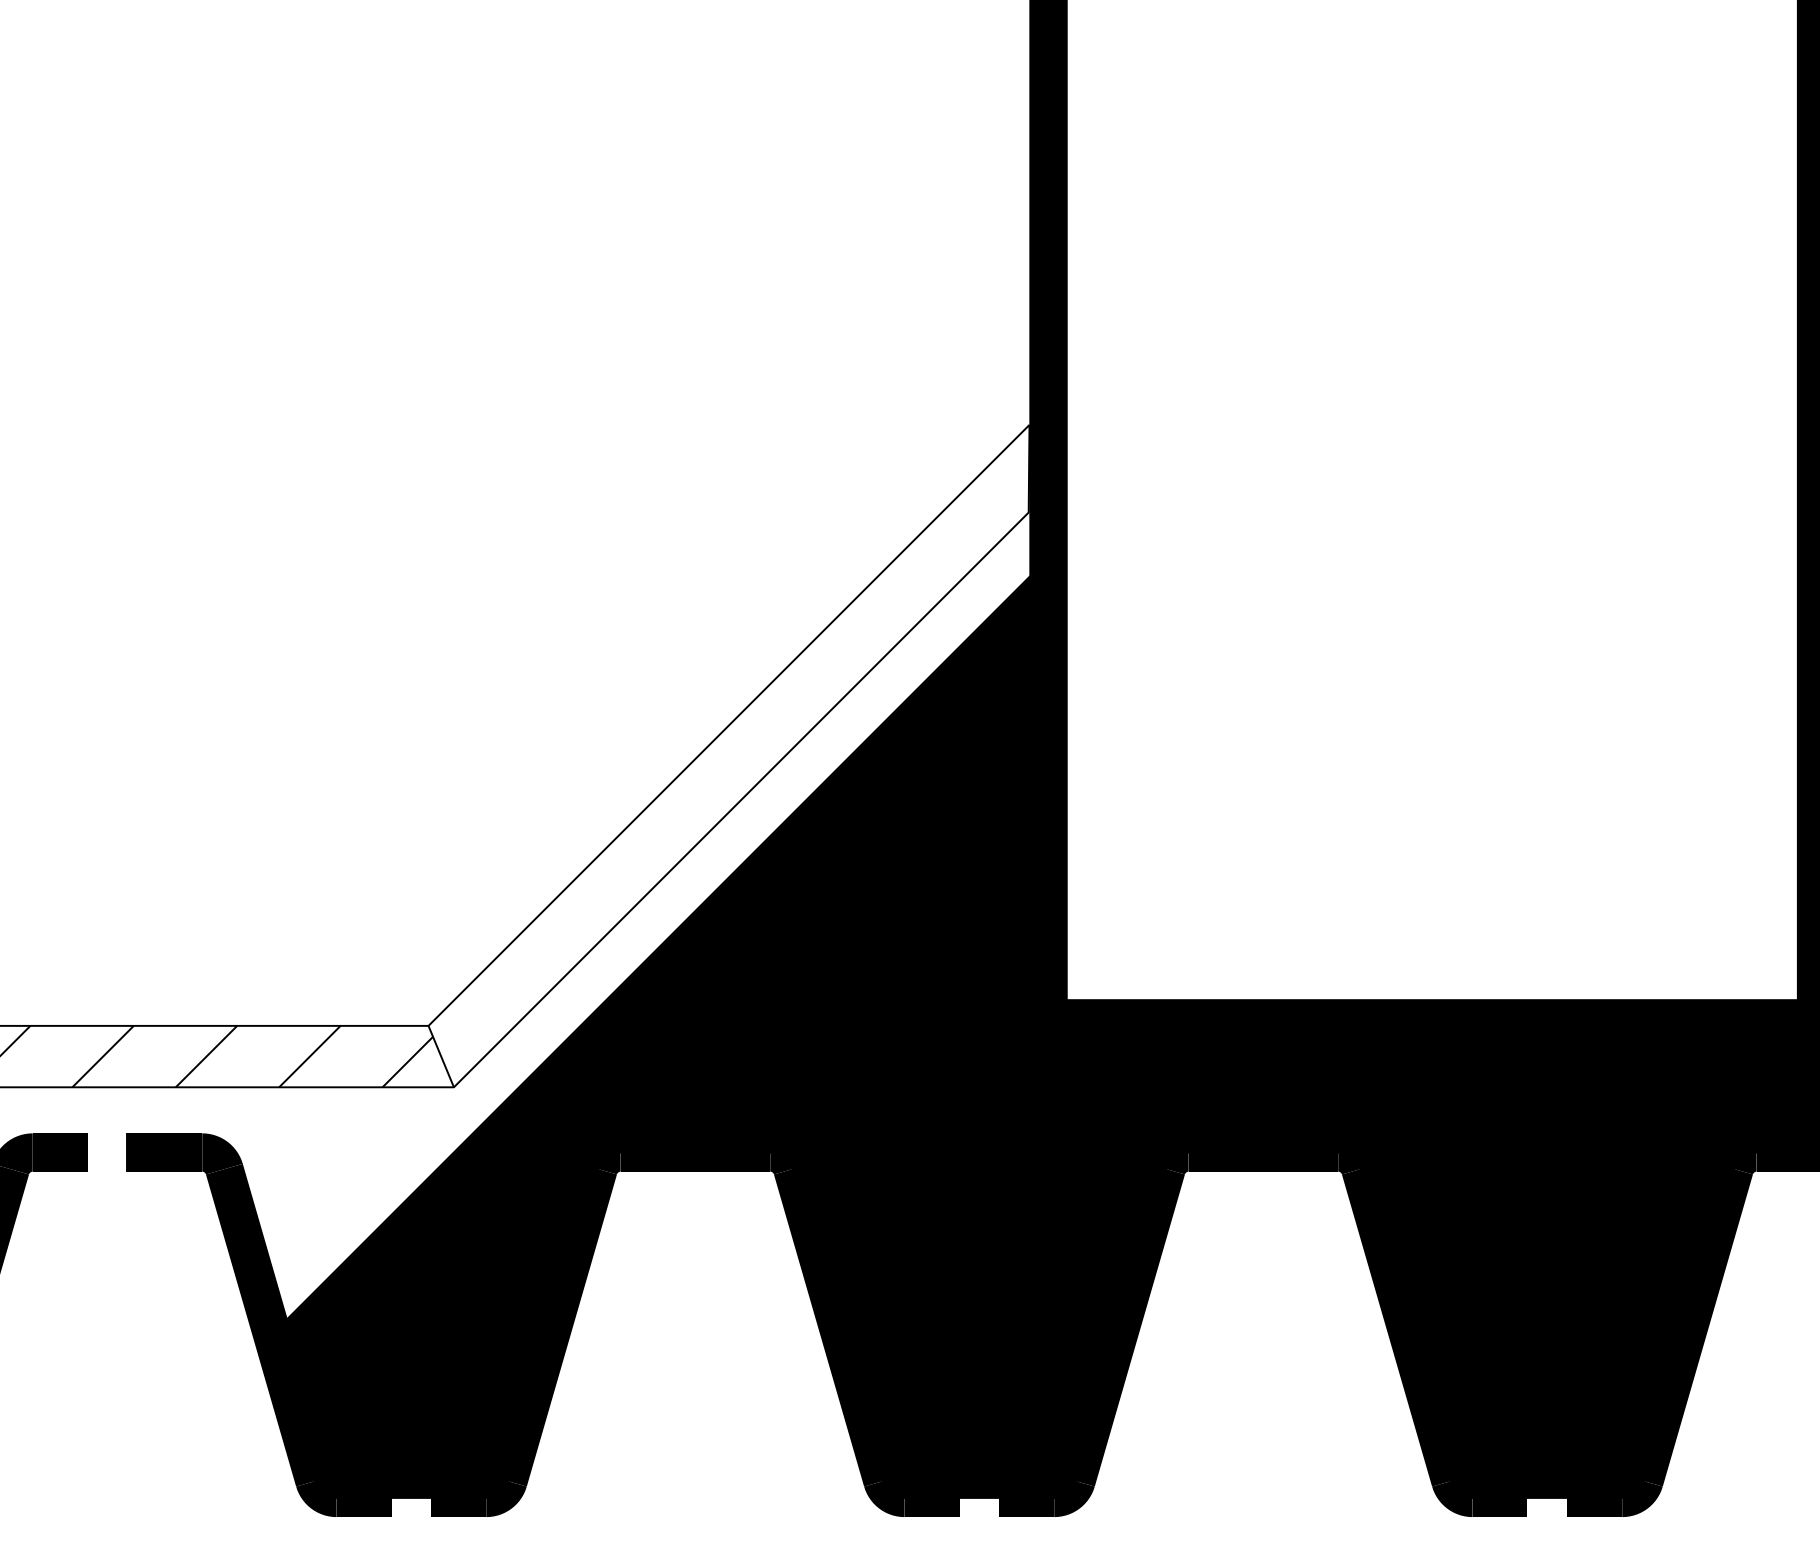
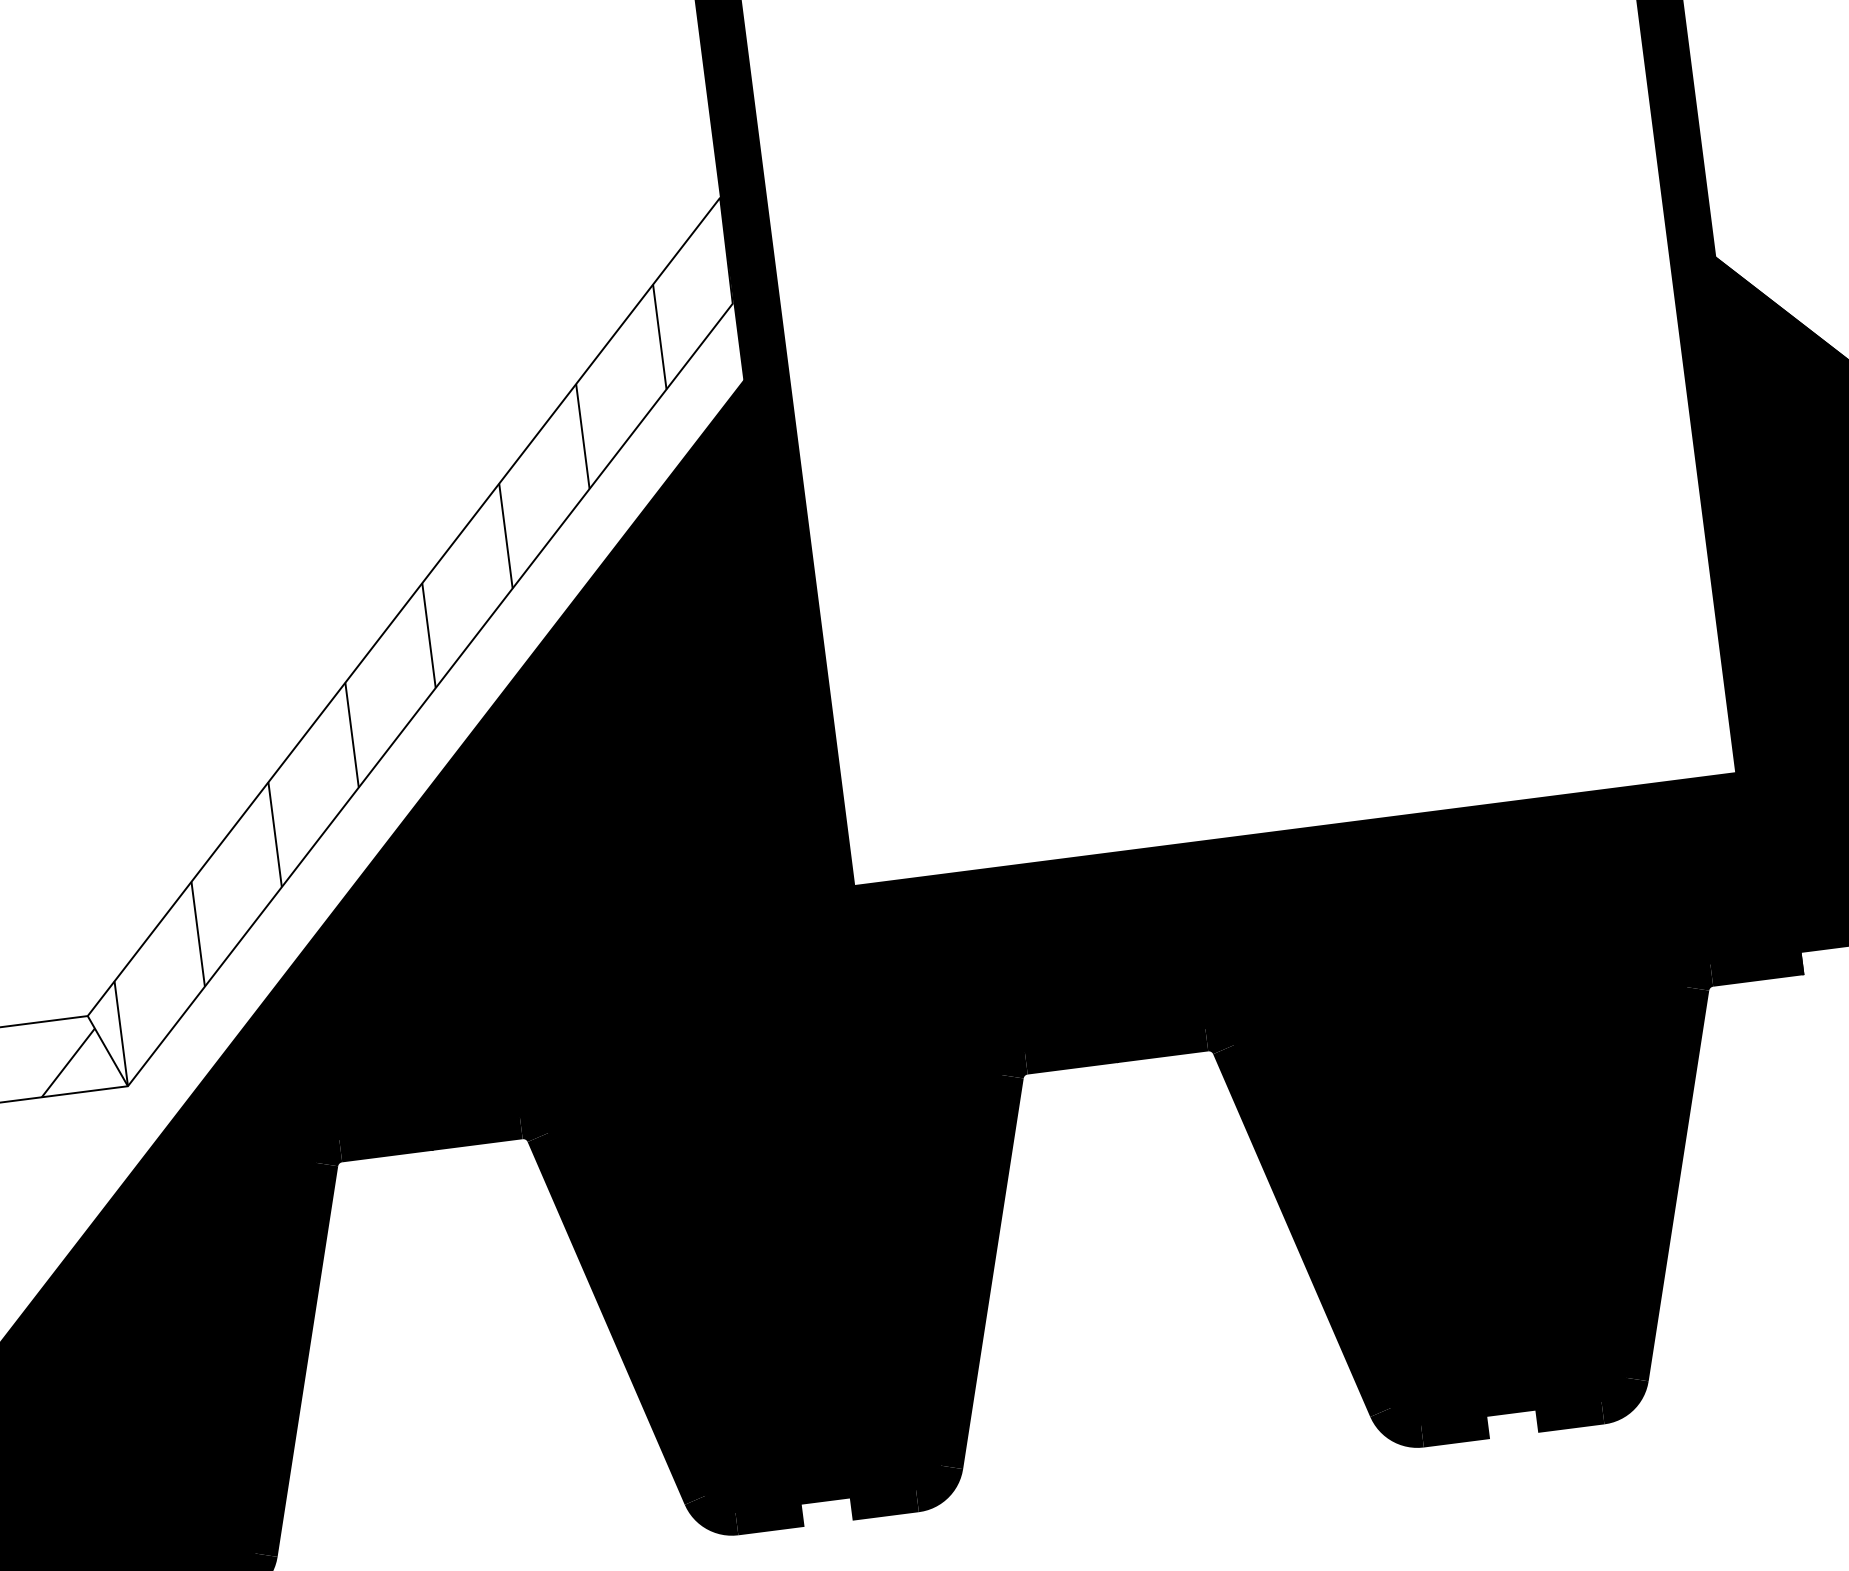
hatch: (745, 751) -> (427, 635), added

